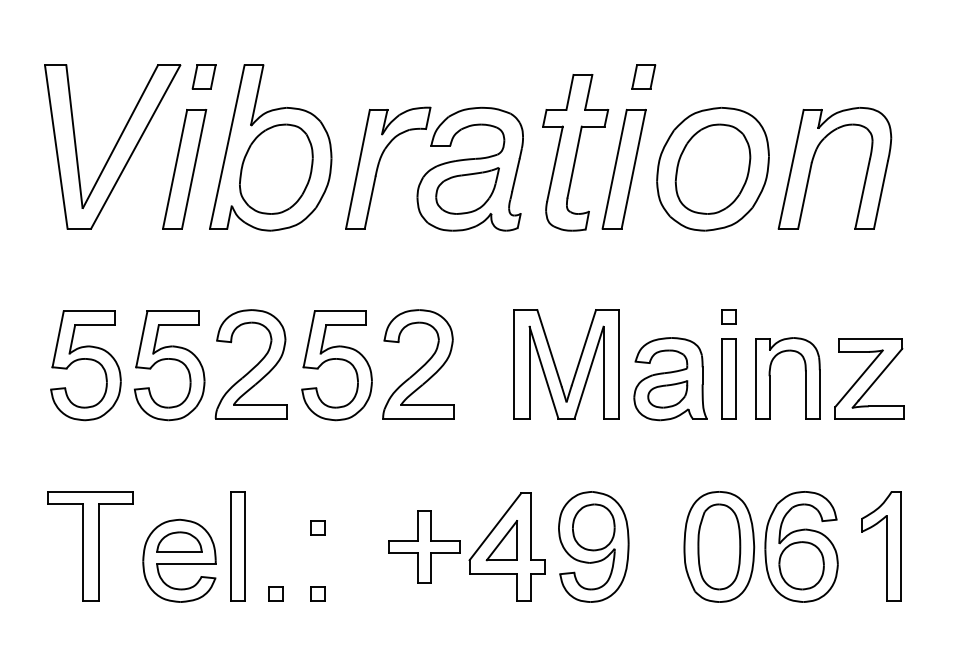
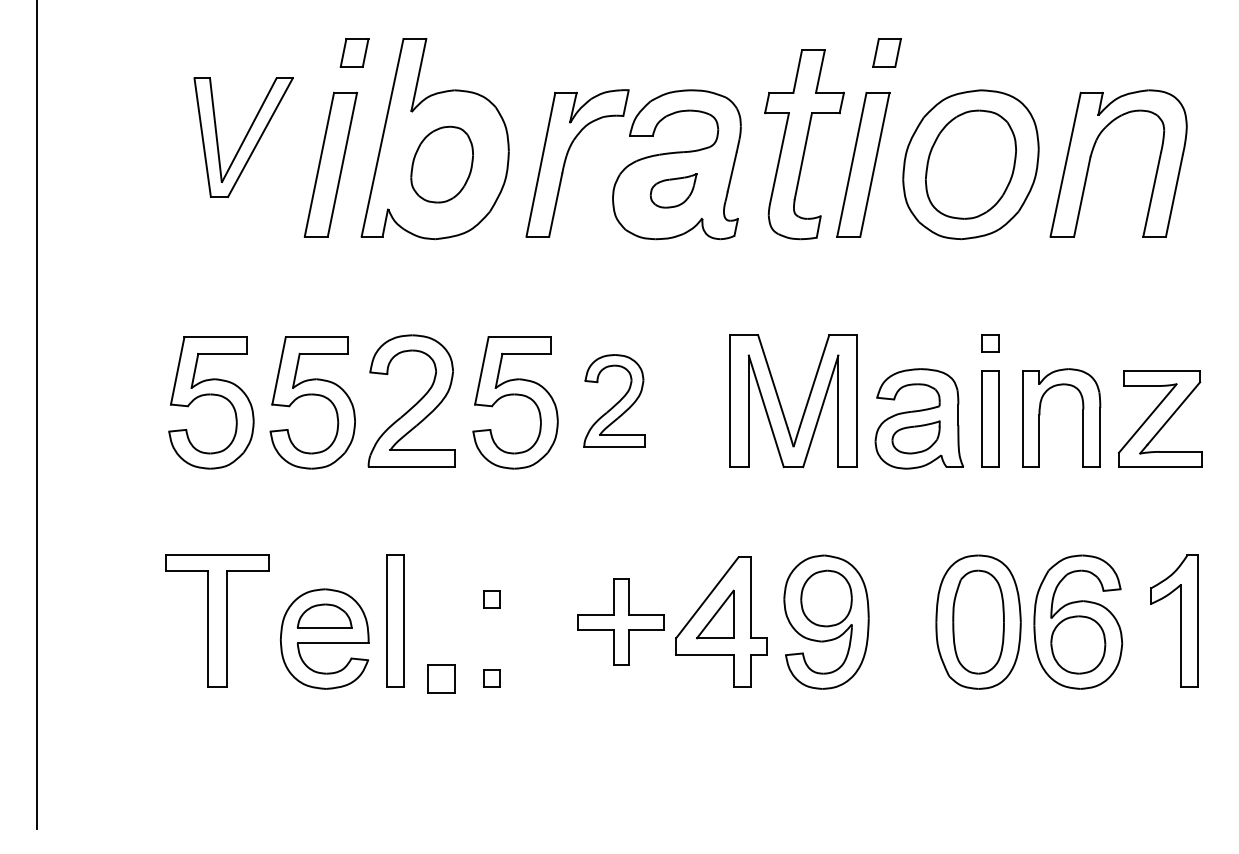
part: (112, 146) -> (243, 137), size x0.6
part: (276, 169) -> (442, 164), size x0.7
part: (467, 190) -> (673, 190), size x0.6
part: (418, 363) -> (614, 400), size x0.7
part: (275, 593) -> (441, 678), size x1.6

